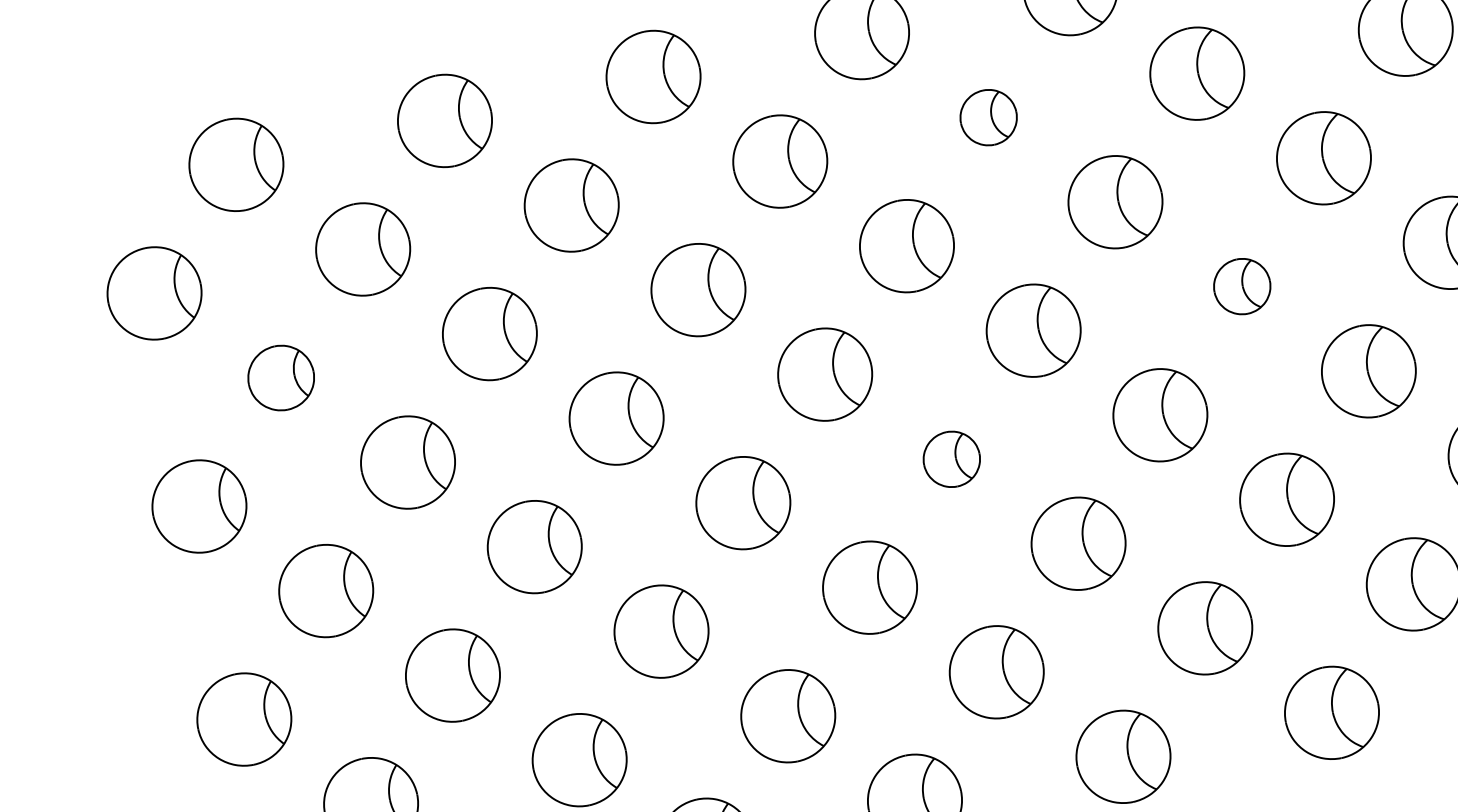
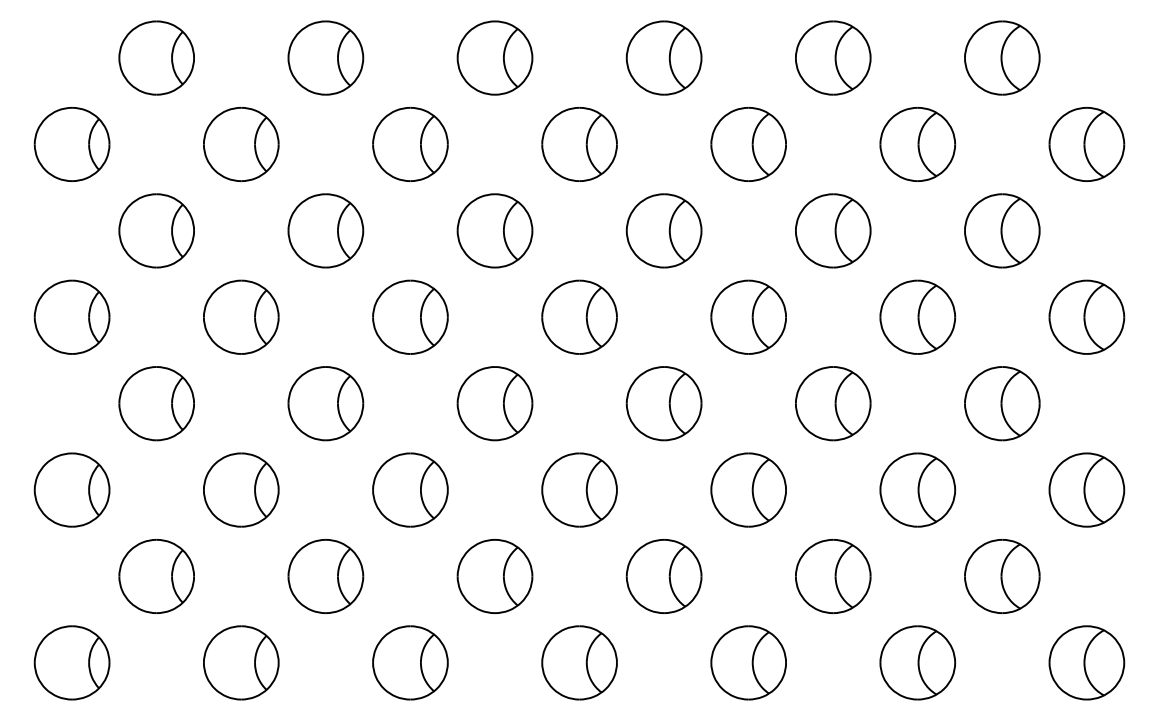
part: (988, 117) -> (748, 144), size x1.67
part: (1241, 285) -> (917, 316), size x1.67
part: (280, 377) -> (156, 230), size x1.43
part: (951, 459) -> (663, 403), size x1.67

